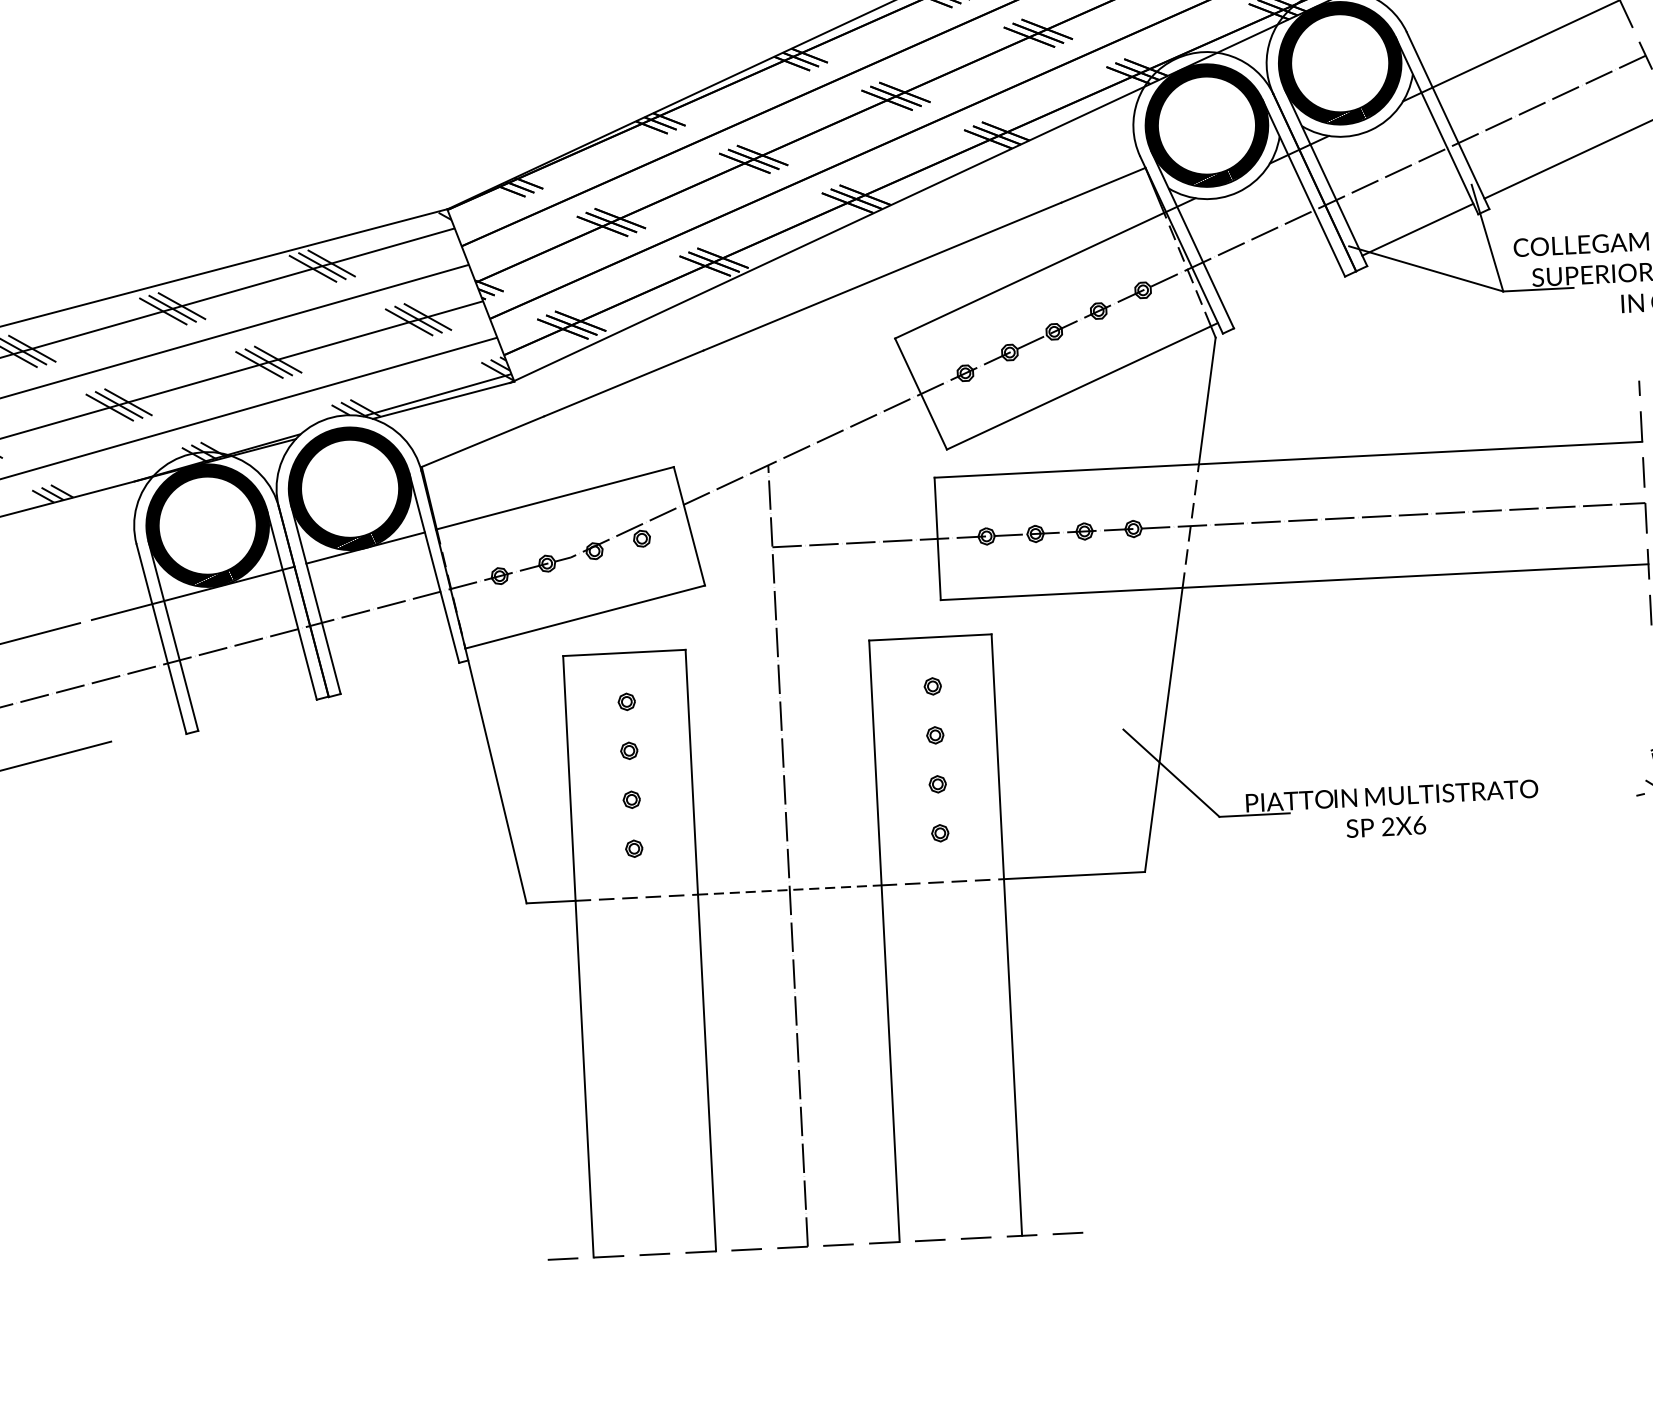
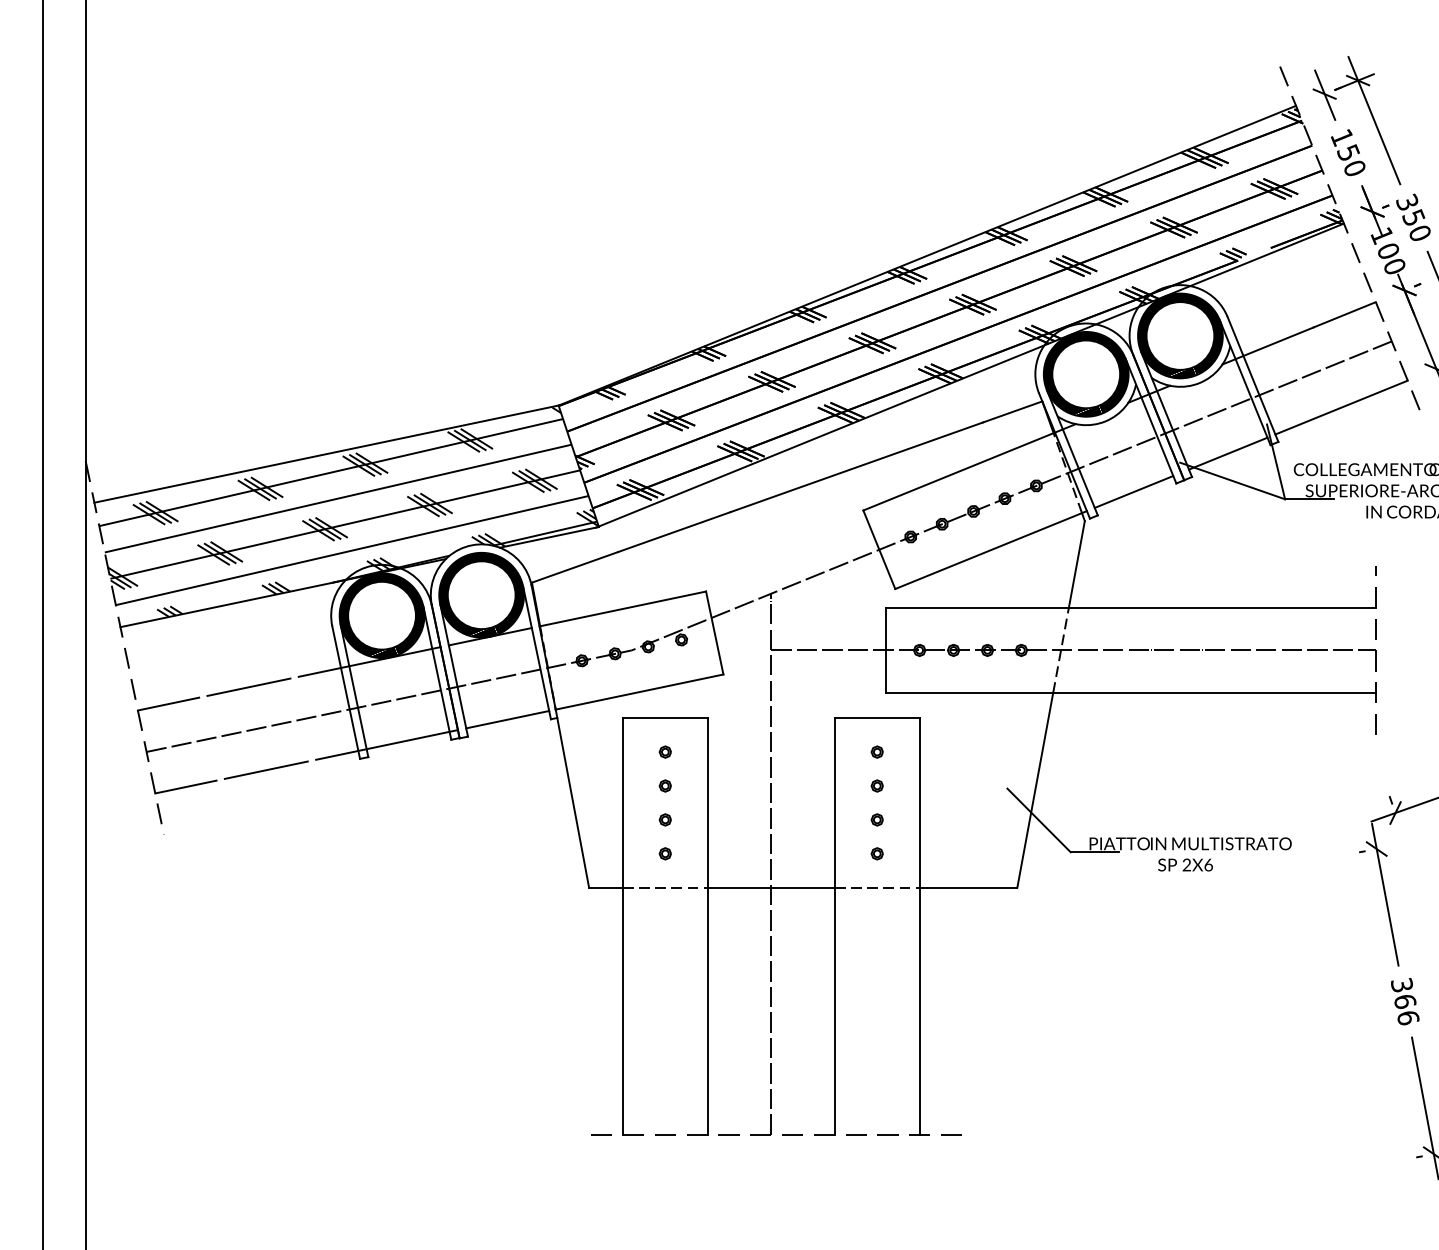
line: (1283, 291) -> (1133, 491), added
line: (396, 666) -> (507, 719), added
line: (223, 711) -> (386, 744), added
line: (790, 889) -> (771, 887), dashed -> solid

